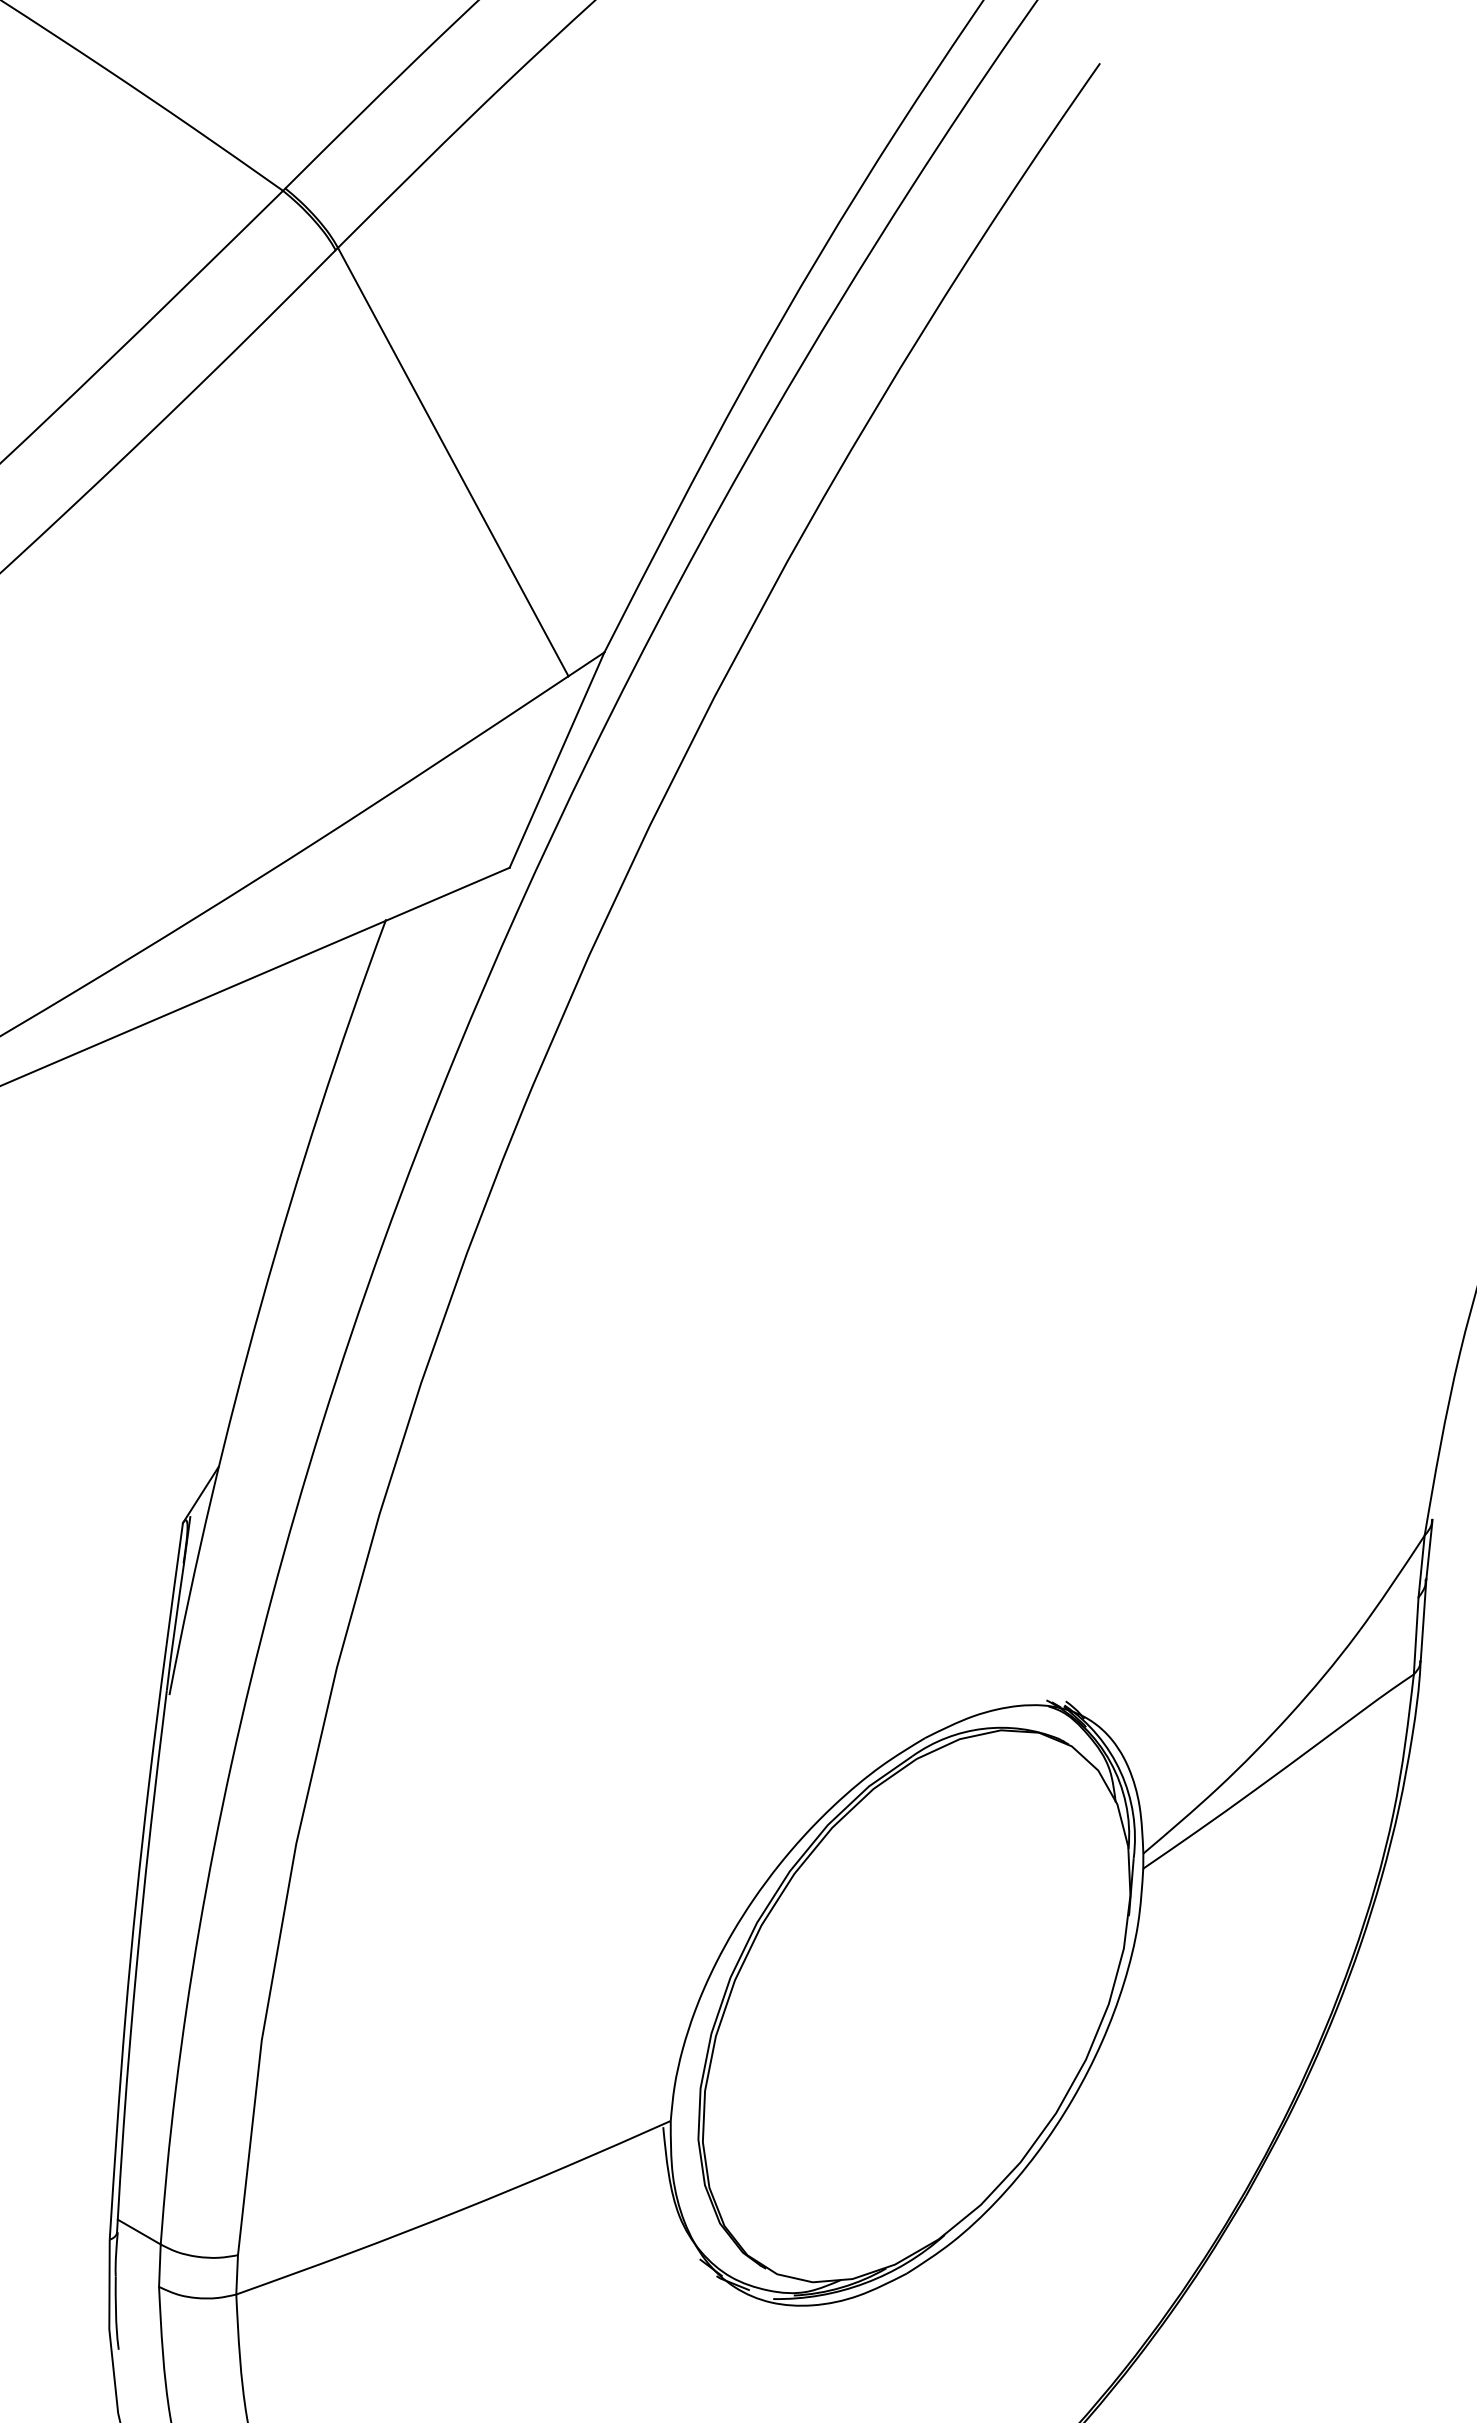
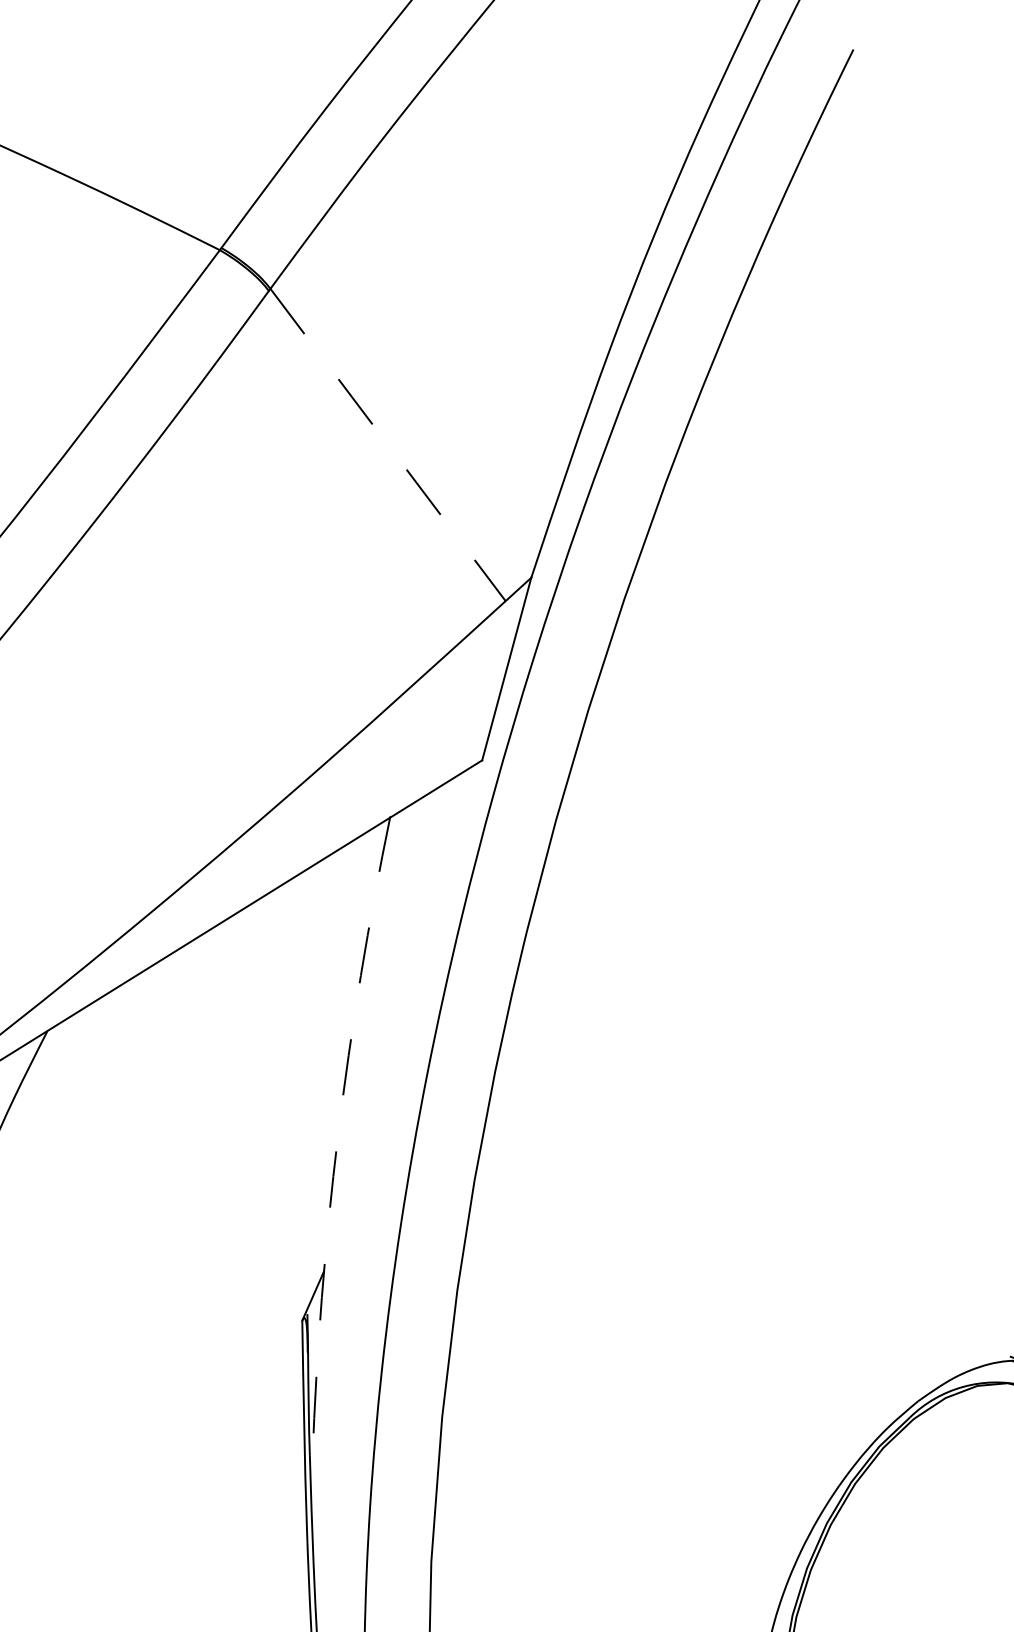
line: (453, 462) -> (388, 445), solid -> dashed
arc: (261, 1302) -> (337, 1135), solid -> dashed

